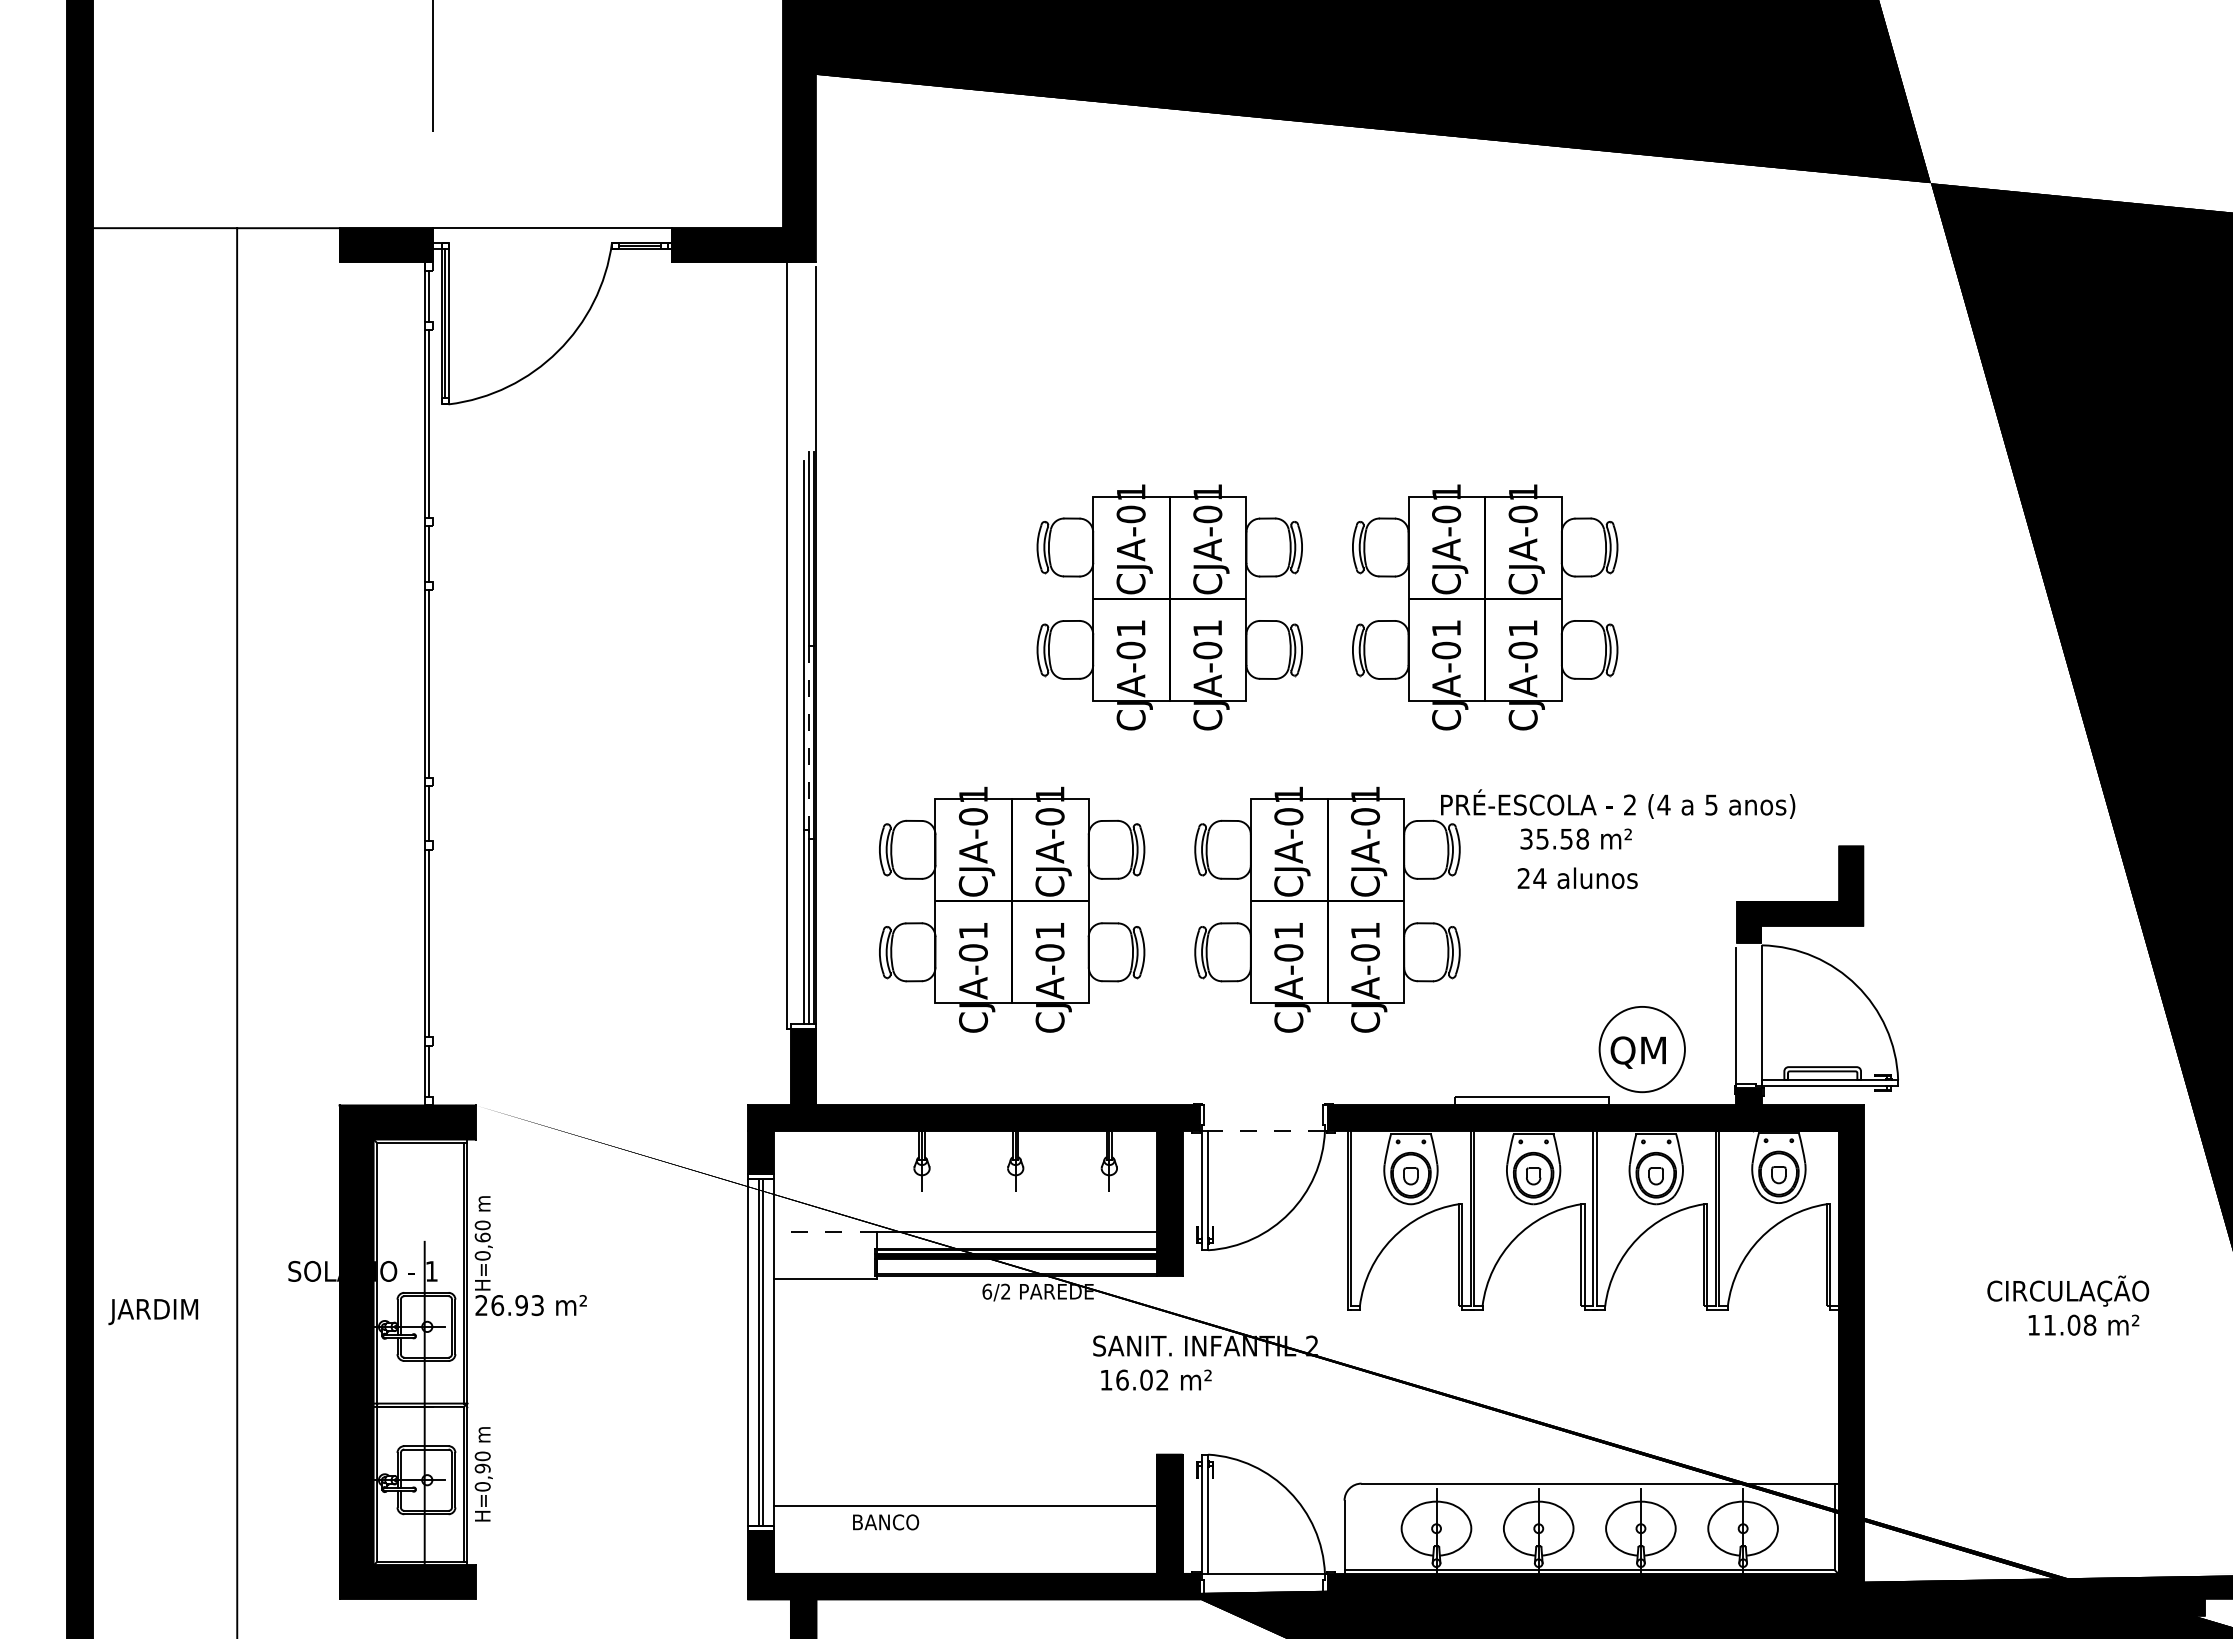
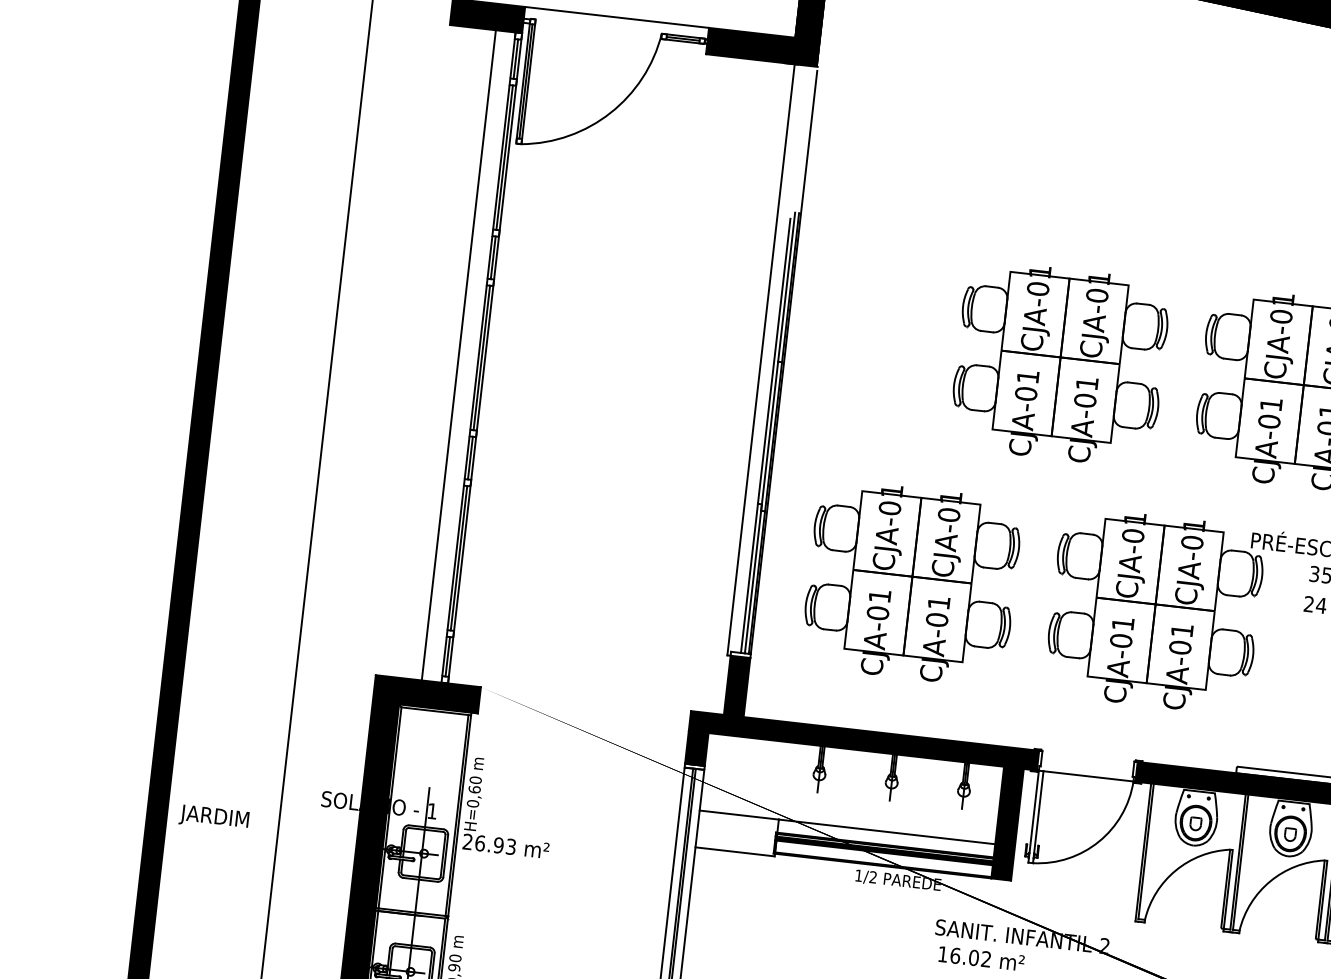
line: (399, 683) -> (459, 355), added
line: (433, 683) -> (485, 358), added
line: (808, 742) -> (769, 436), dashed -> solid
line: (1266, 1131) -> (1088, 776), dashed -> solid
line: (824, 1231) -> (738, 815), dashed -> solid
text: (987, 1291) -> (859, 875), 6/2 -> 1/2

